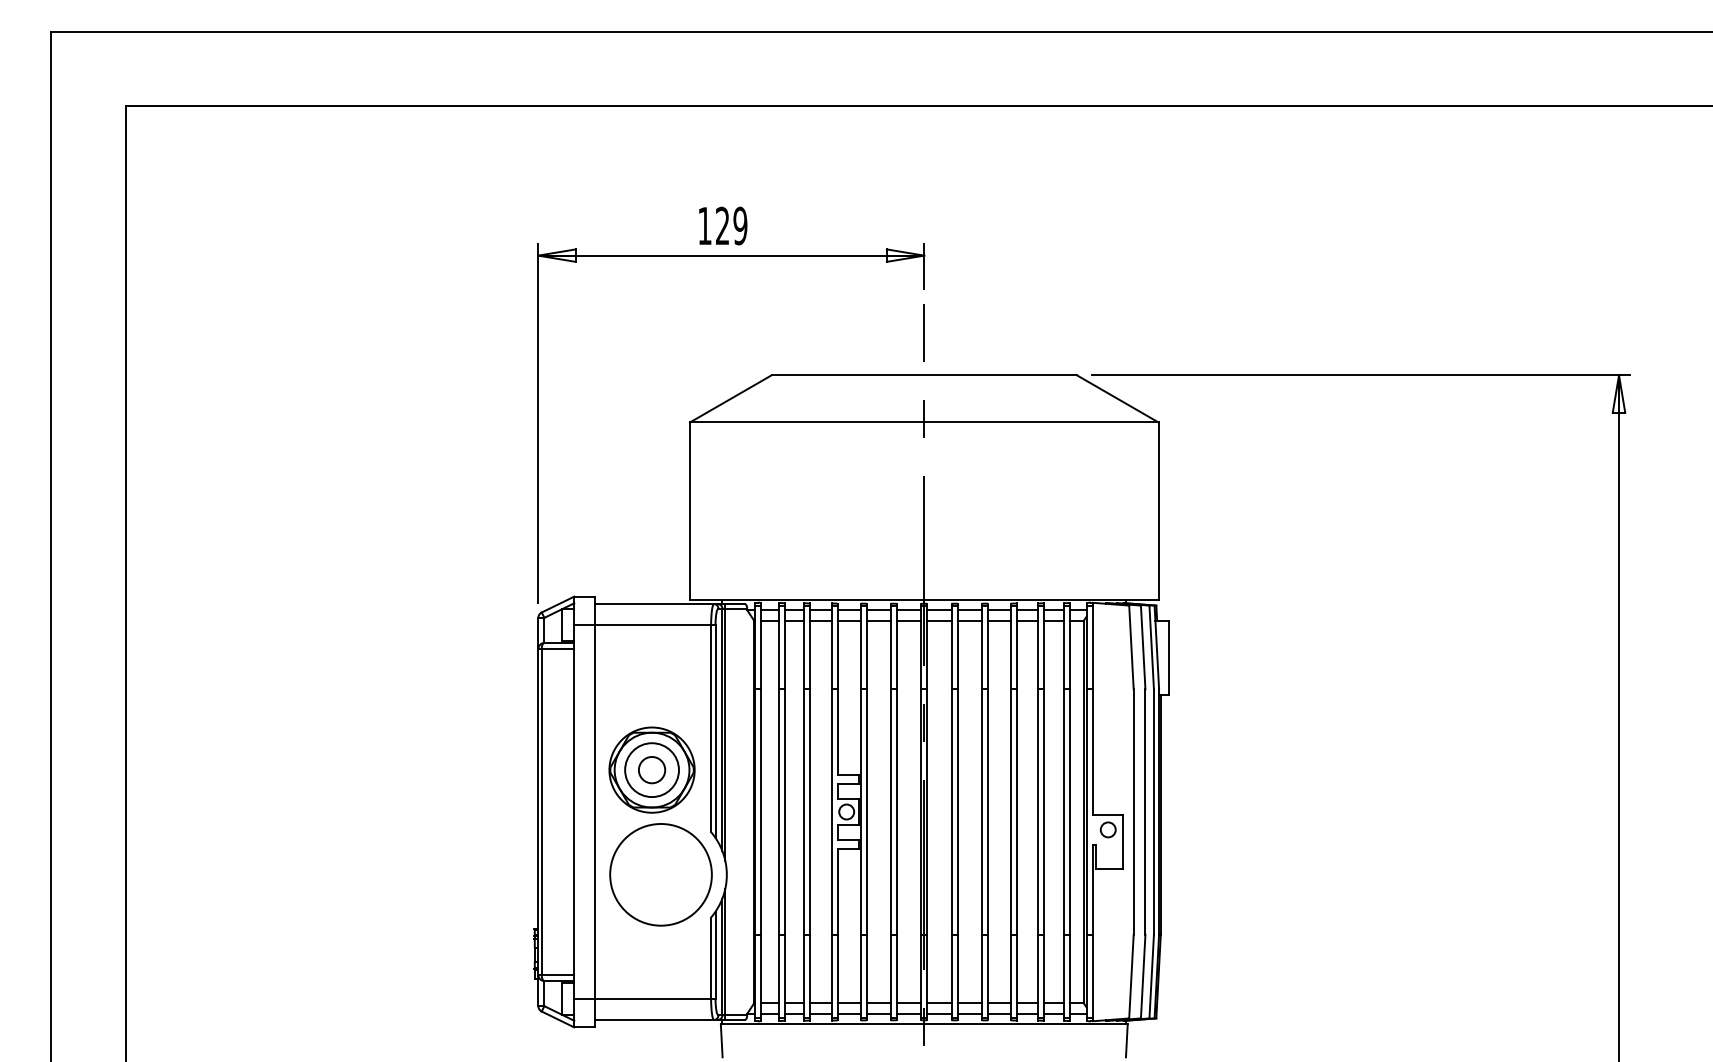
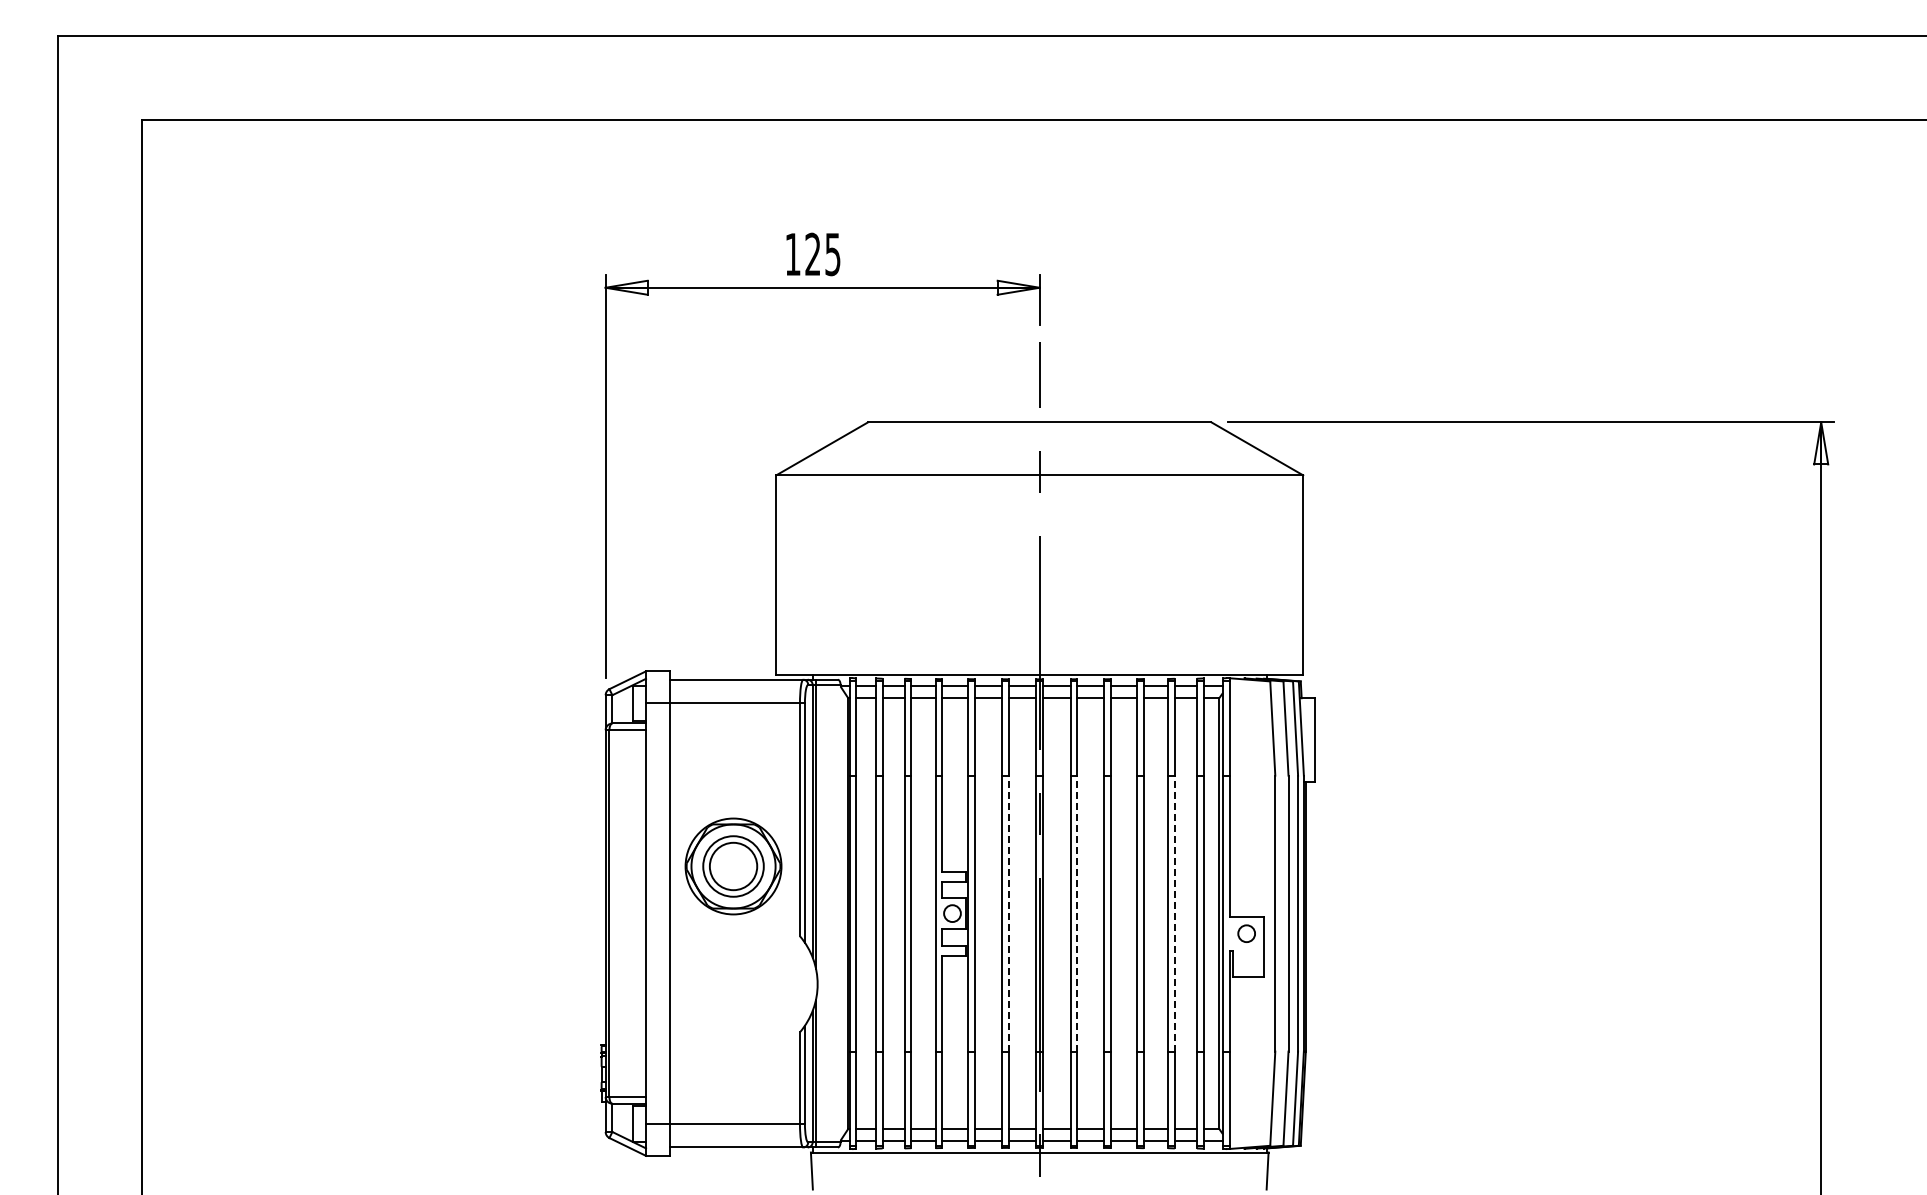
text: (740, 225) -> (832, 253), 129 -> 125
circle: (652, 770) -> (733, 866), size x1.6
line: (896, 811) -> (1008, 913), solid -> dashed
line: (957, 811) -> (1077, 913), solid -> dashed
line: (1044, 811) -> (1174, 913), solid -> dashed
circle: (660, 875) -> (743, 984), removed

